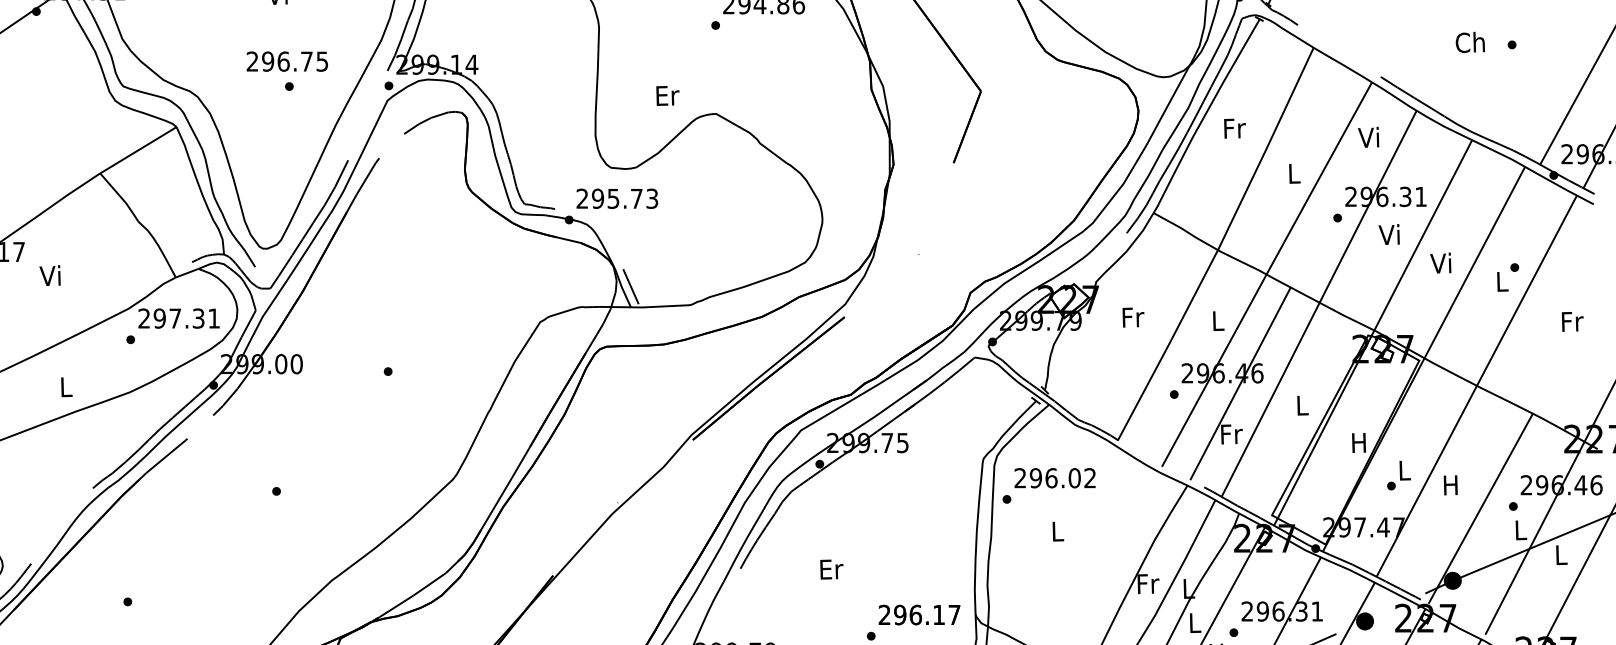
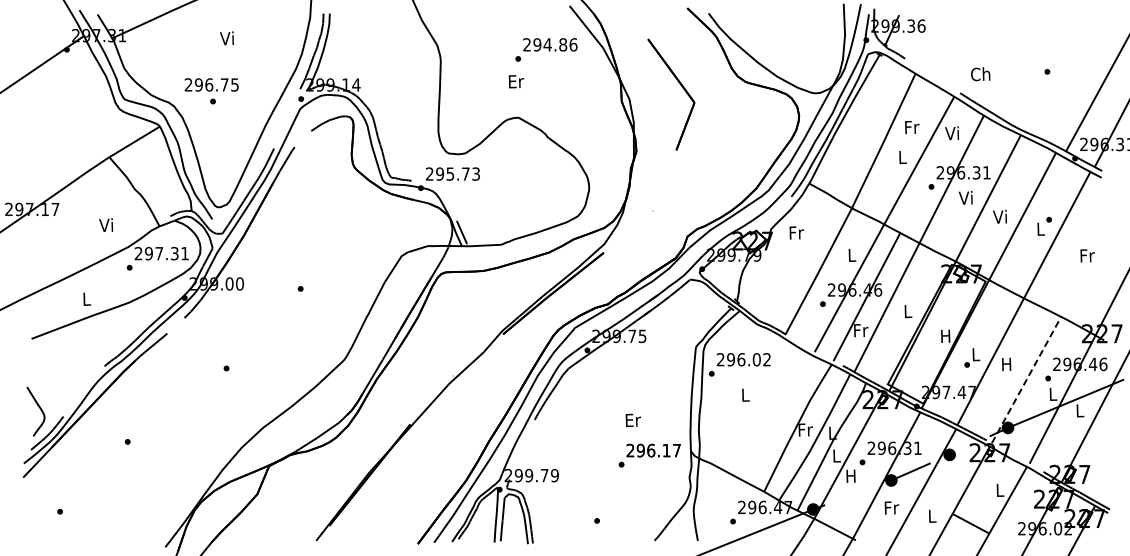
text: (1470, 42) -> (980, 74), moved
text: (287, 71) -> (211, 91), moved
text: (667, 95) -> (516, 81), moved
text: (1235, 128) -> (912, 127), moved
text: (50, 274) -> (106, 224), moved
text: (1132, 316) -> (796, 232), moved
line: (1480, 509) -> (1026, 380), solid -> dashed
text: (830, 568) -> (632, 419), moved

